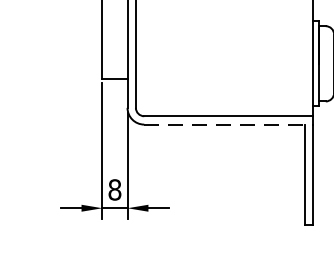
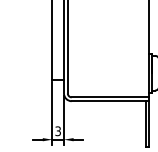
line: (228, 125) -> (110, 101), dashed -> solid
text: (115, 190) -> (58, 131), 8 -> 3

